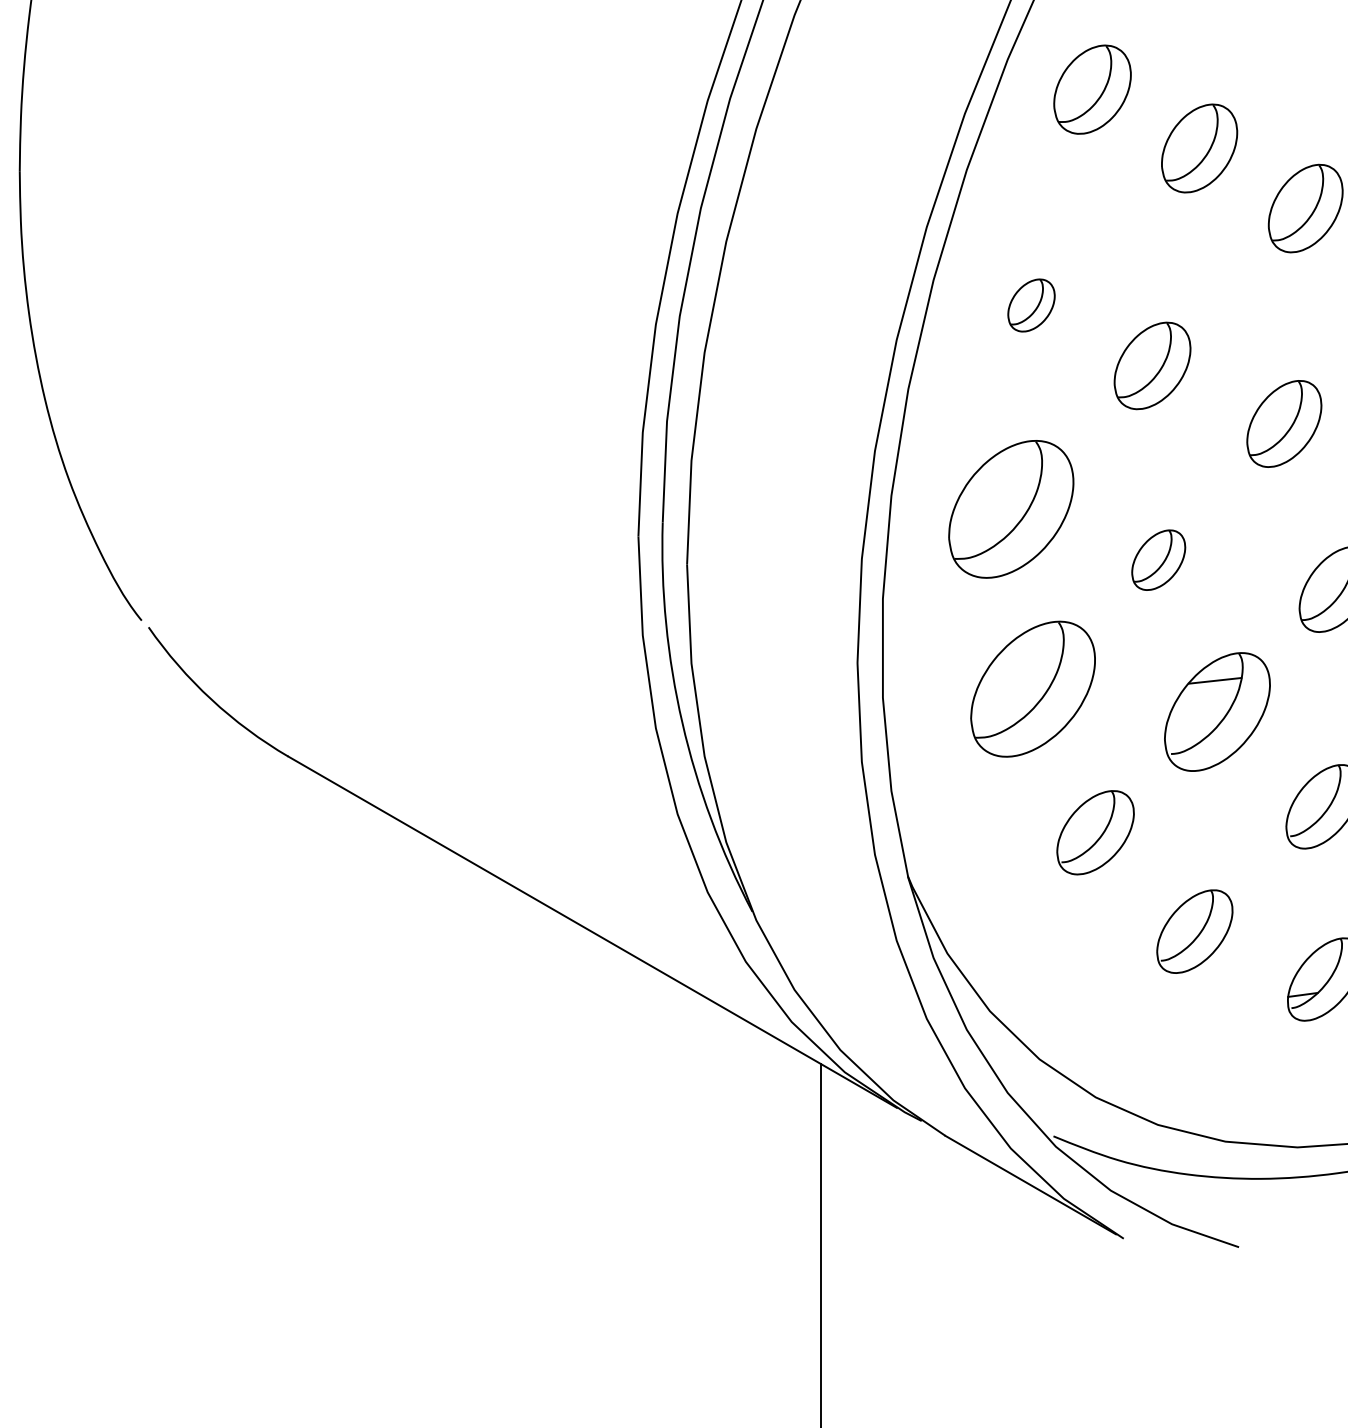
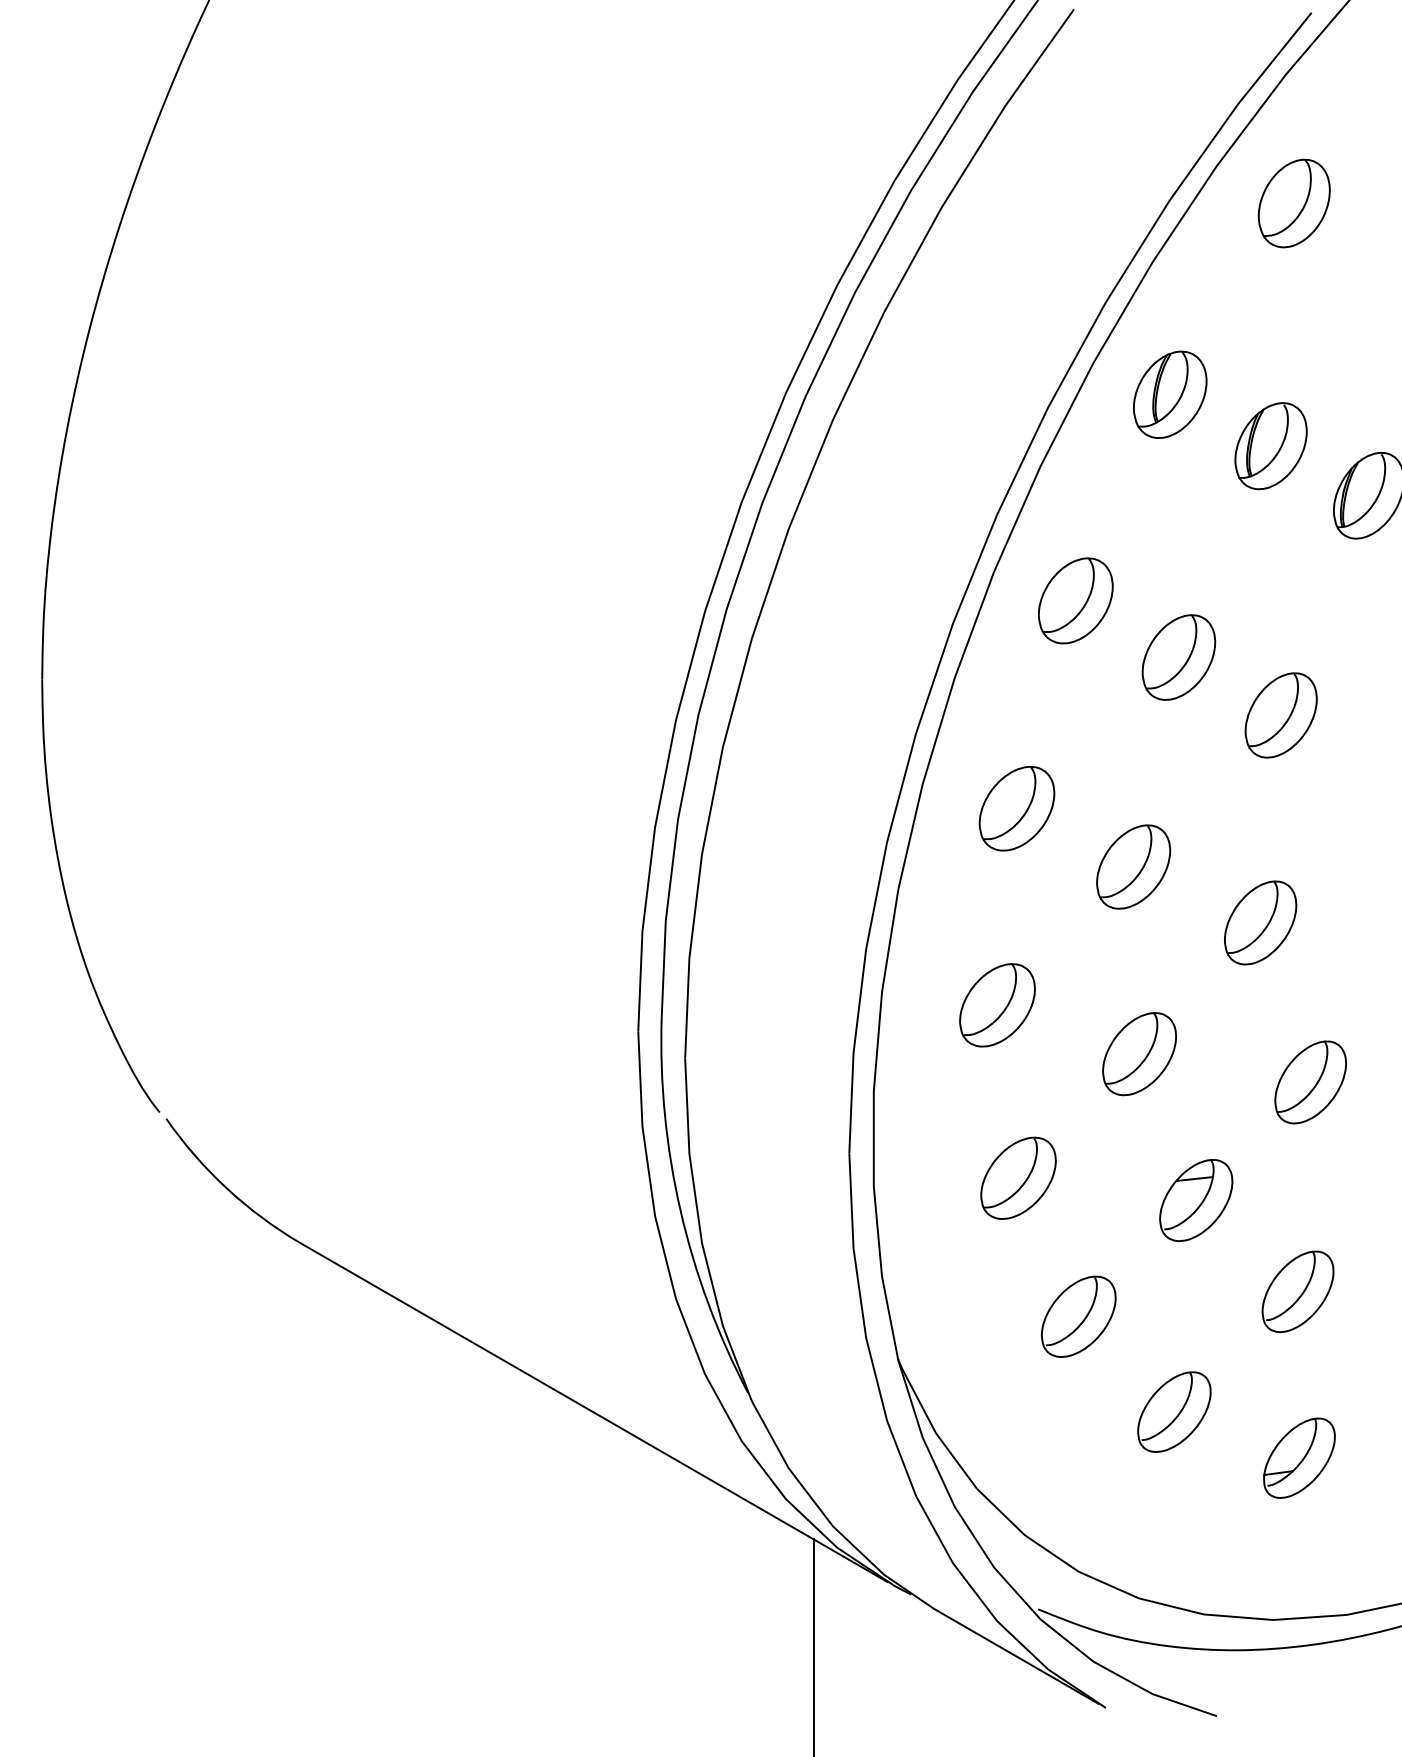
part: (1030, 305) -> (1016, 808), size x1.67
part: (1011, 509) -> (997, 1005), size x0.62
part: (1158, 560) -> (1139, 1054), size x1.43
part: (1033, 688) -> (1018, 1177), size x0.62
part: (1217, 712) -> (1196, 1200), size x0.71

